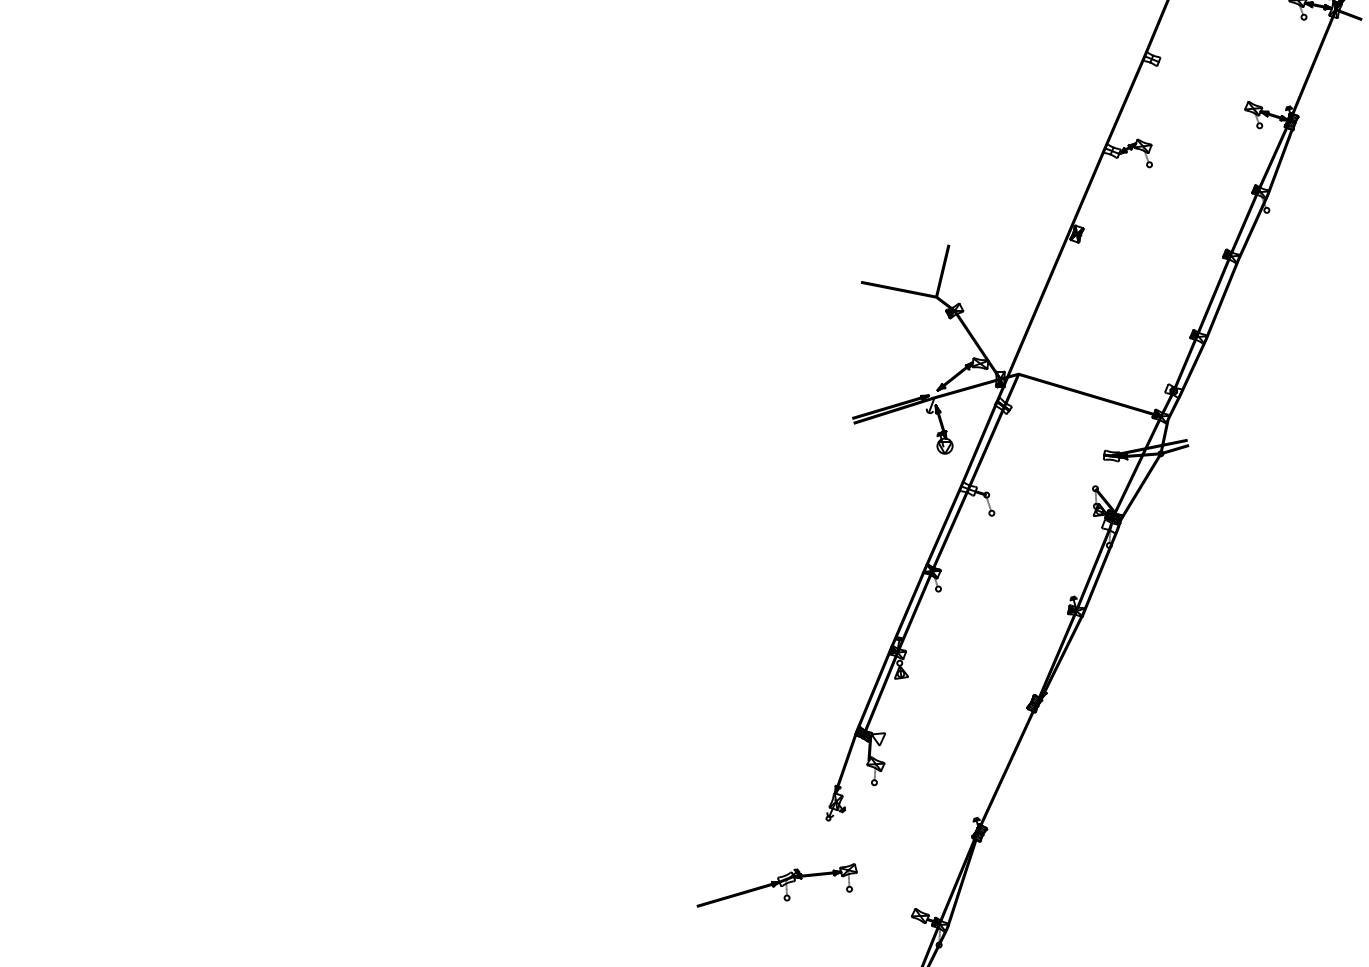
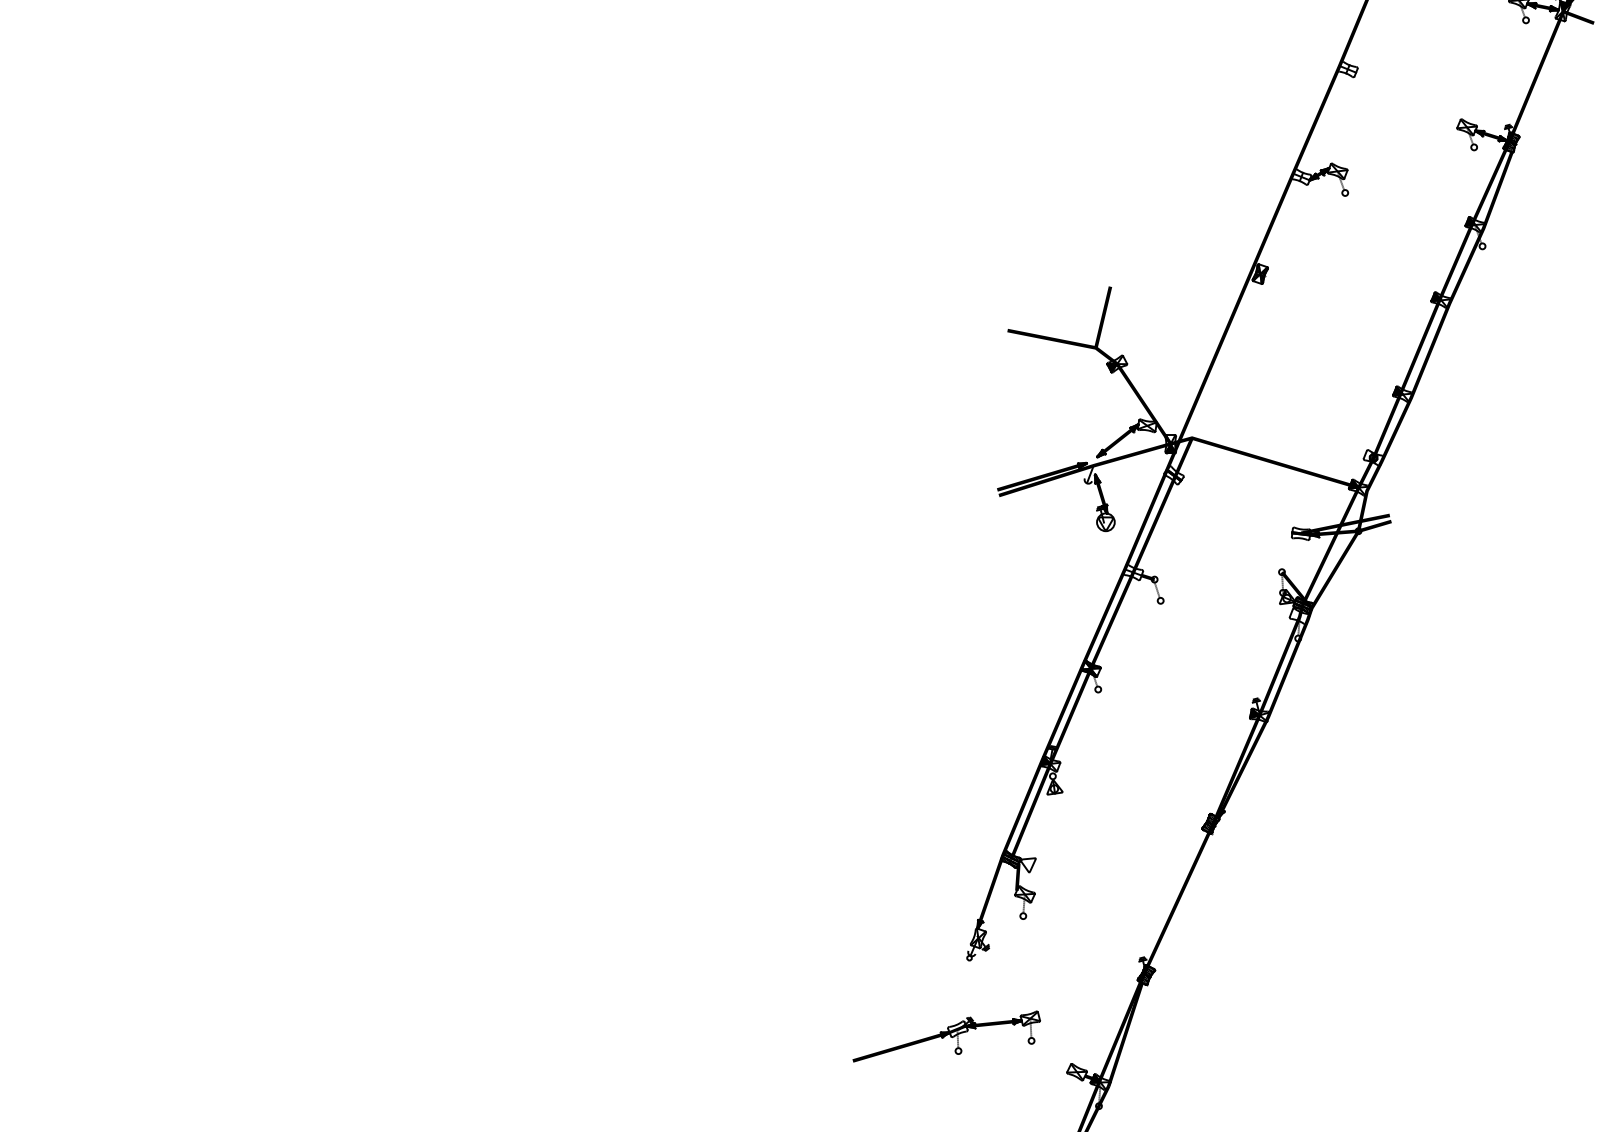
part: (776, 885) -> (946, 1036), moved

